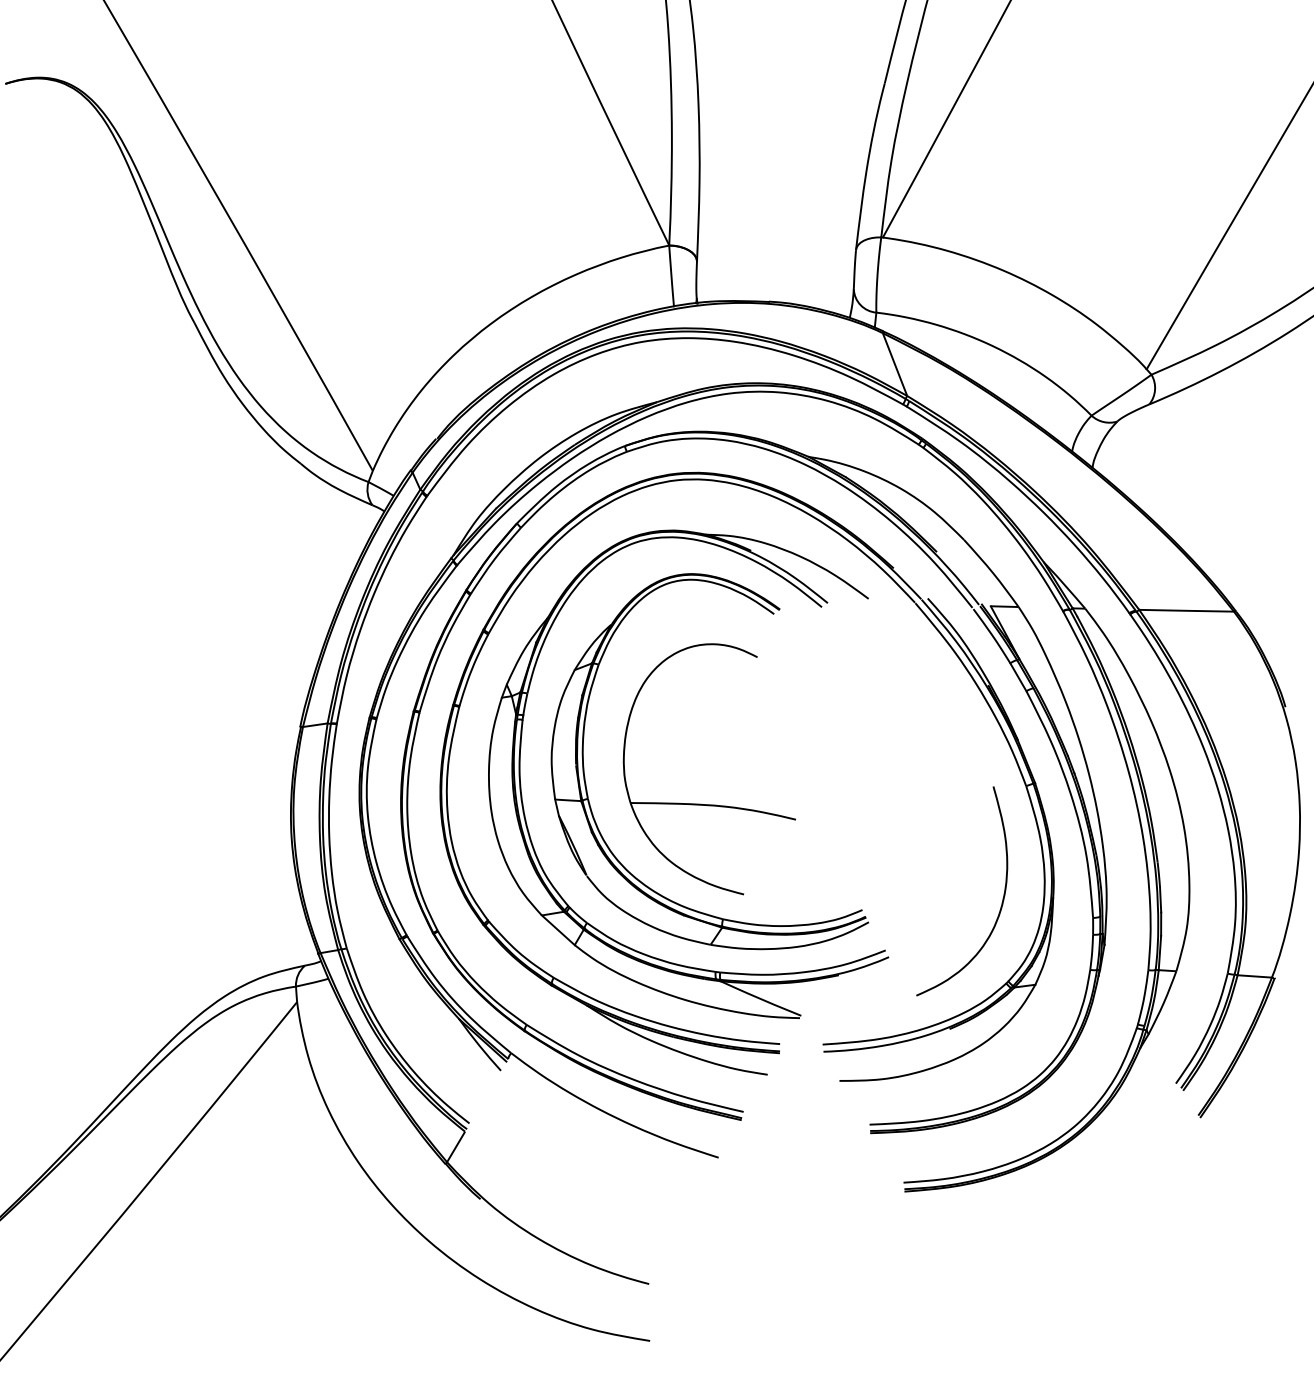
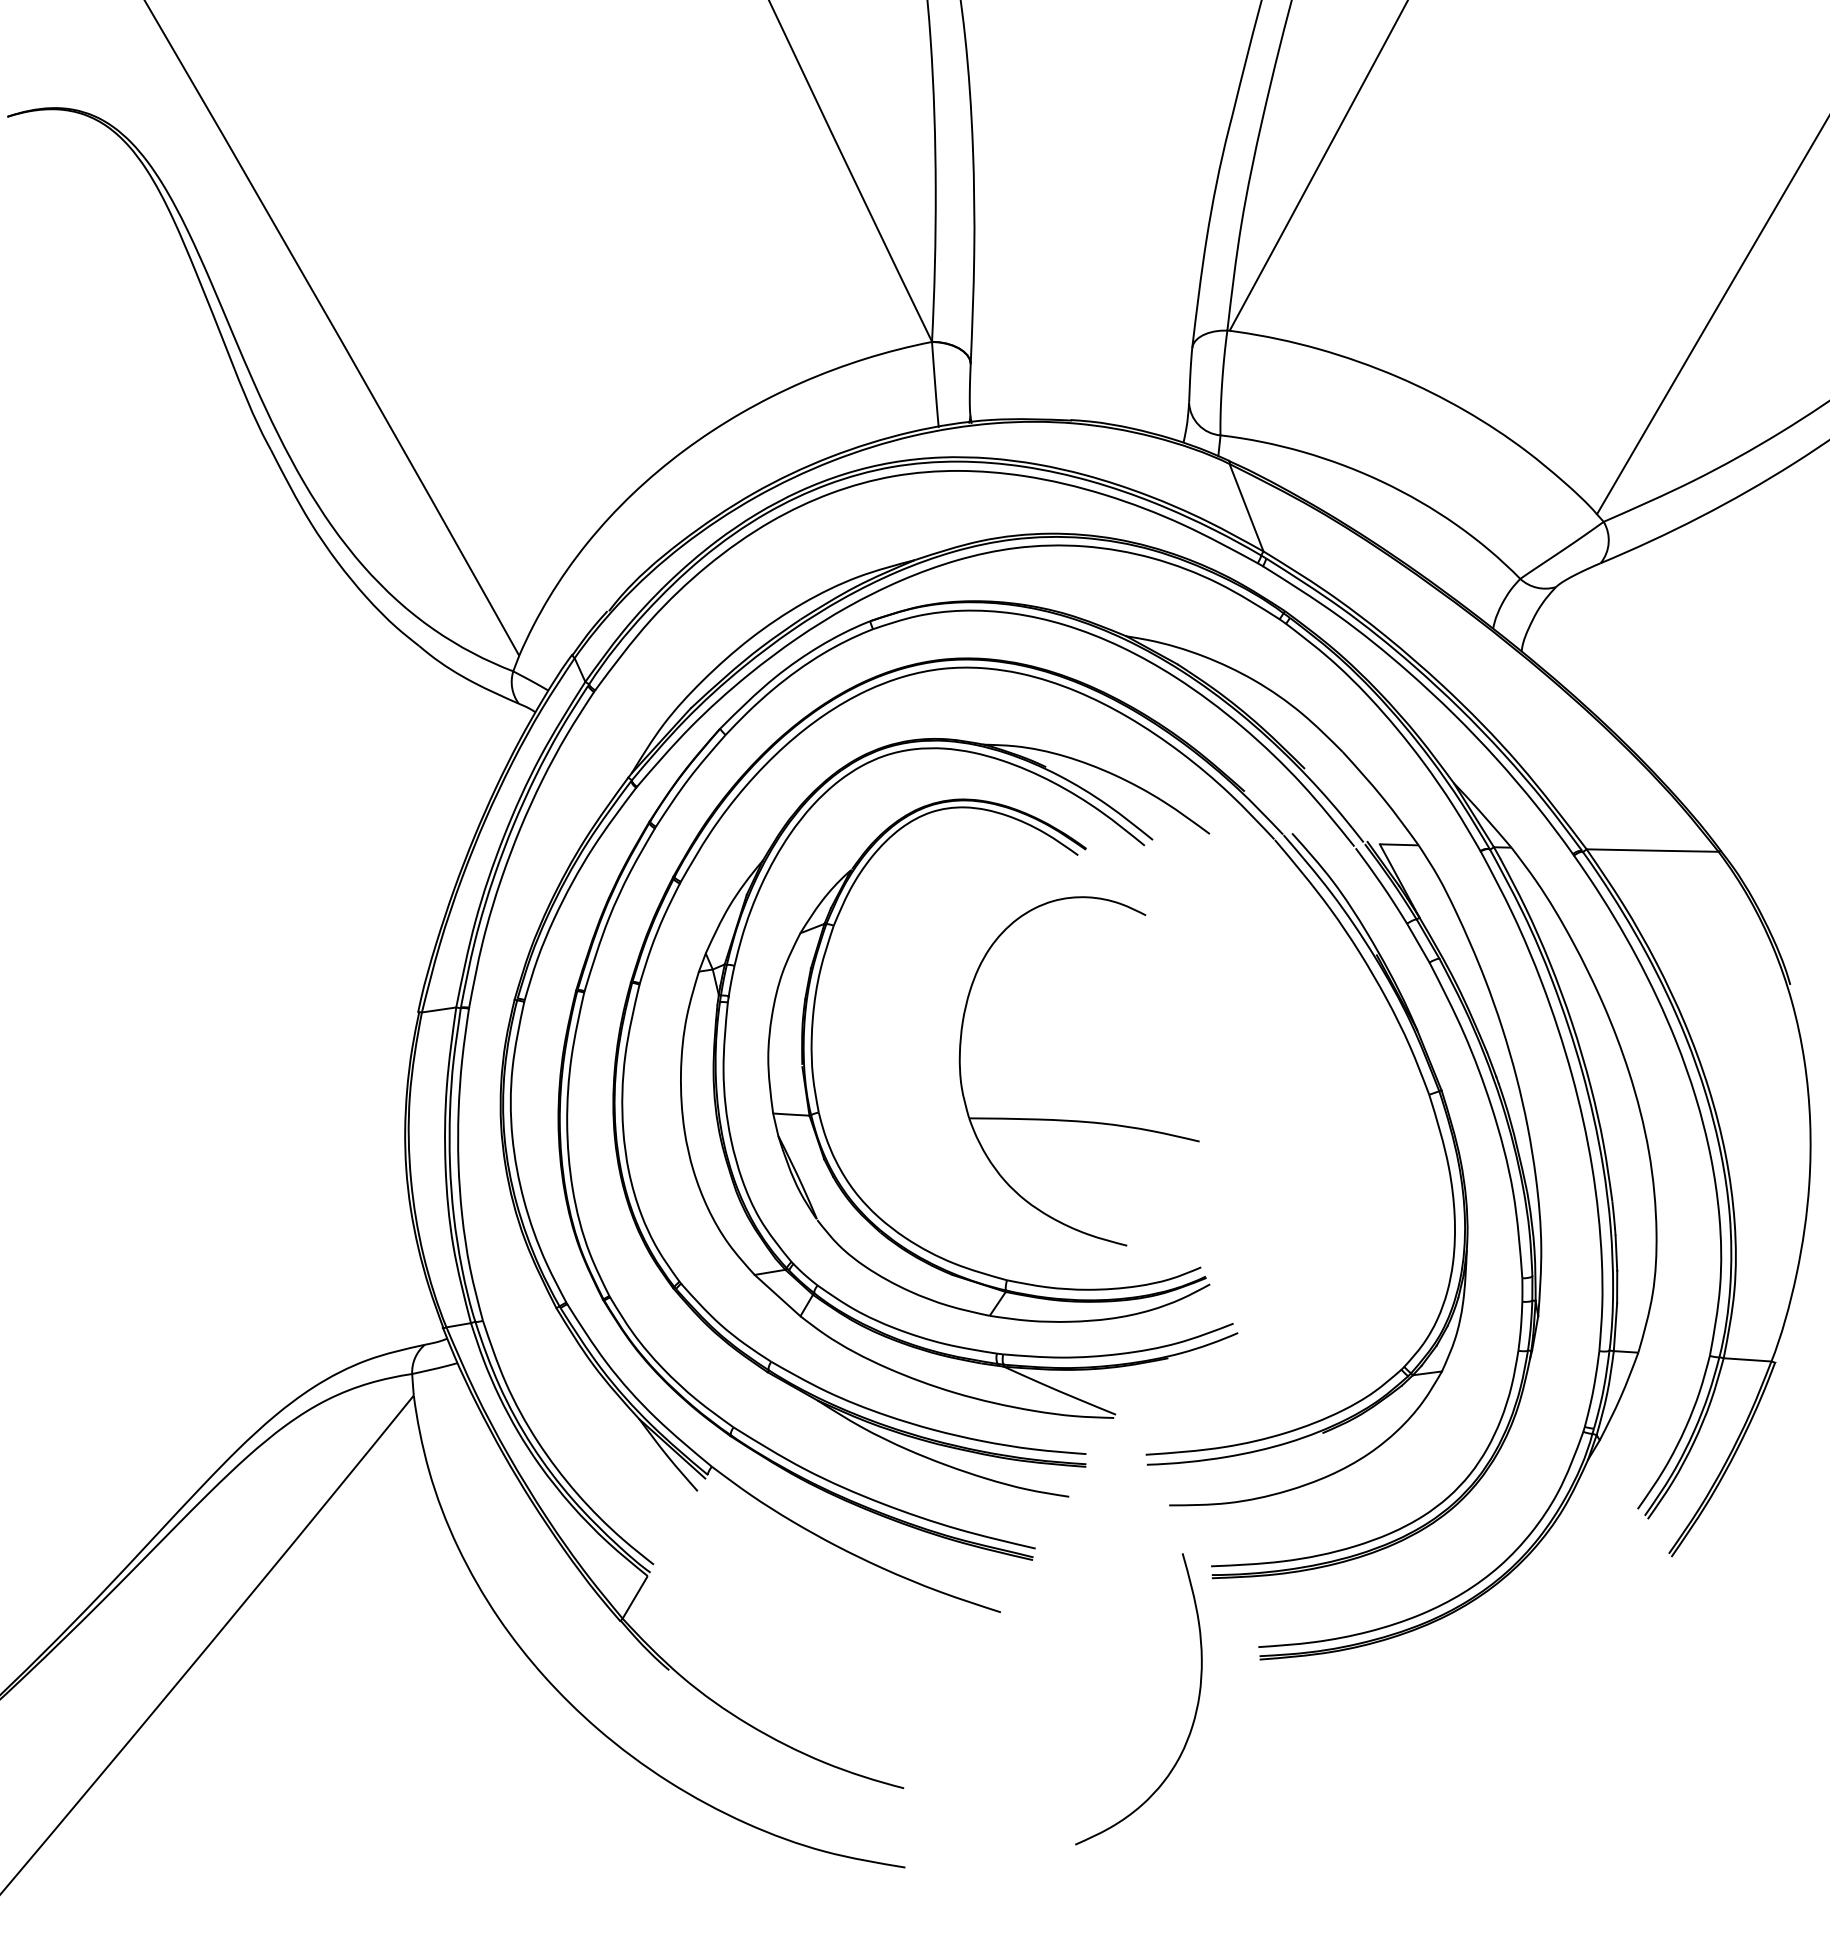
part: (709, 804) -> (1078, 1120), moved
curve: (1002, 898) -> (1195, 1709), moved

